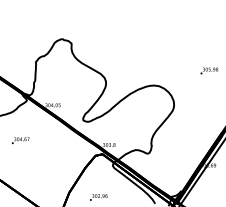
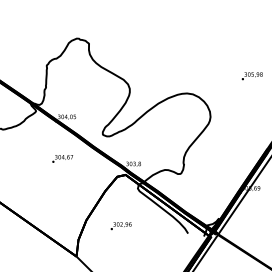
text: (20, 140) -> (62, 158), moved

